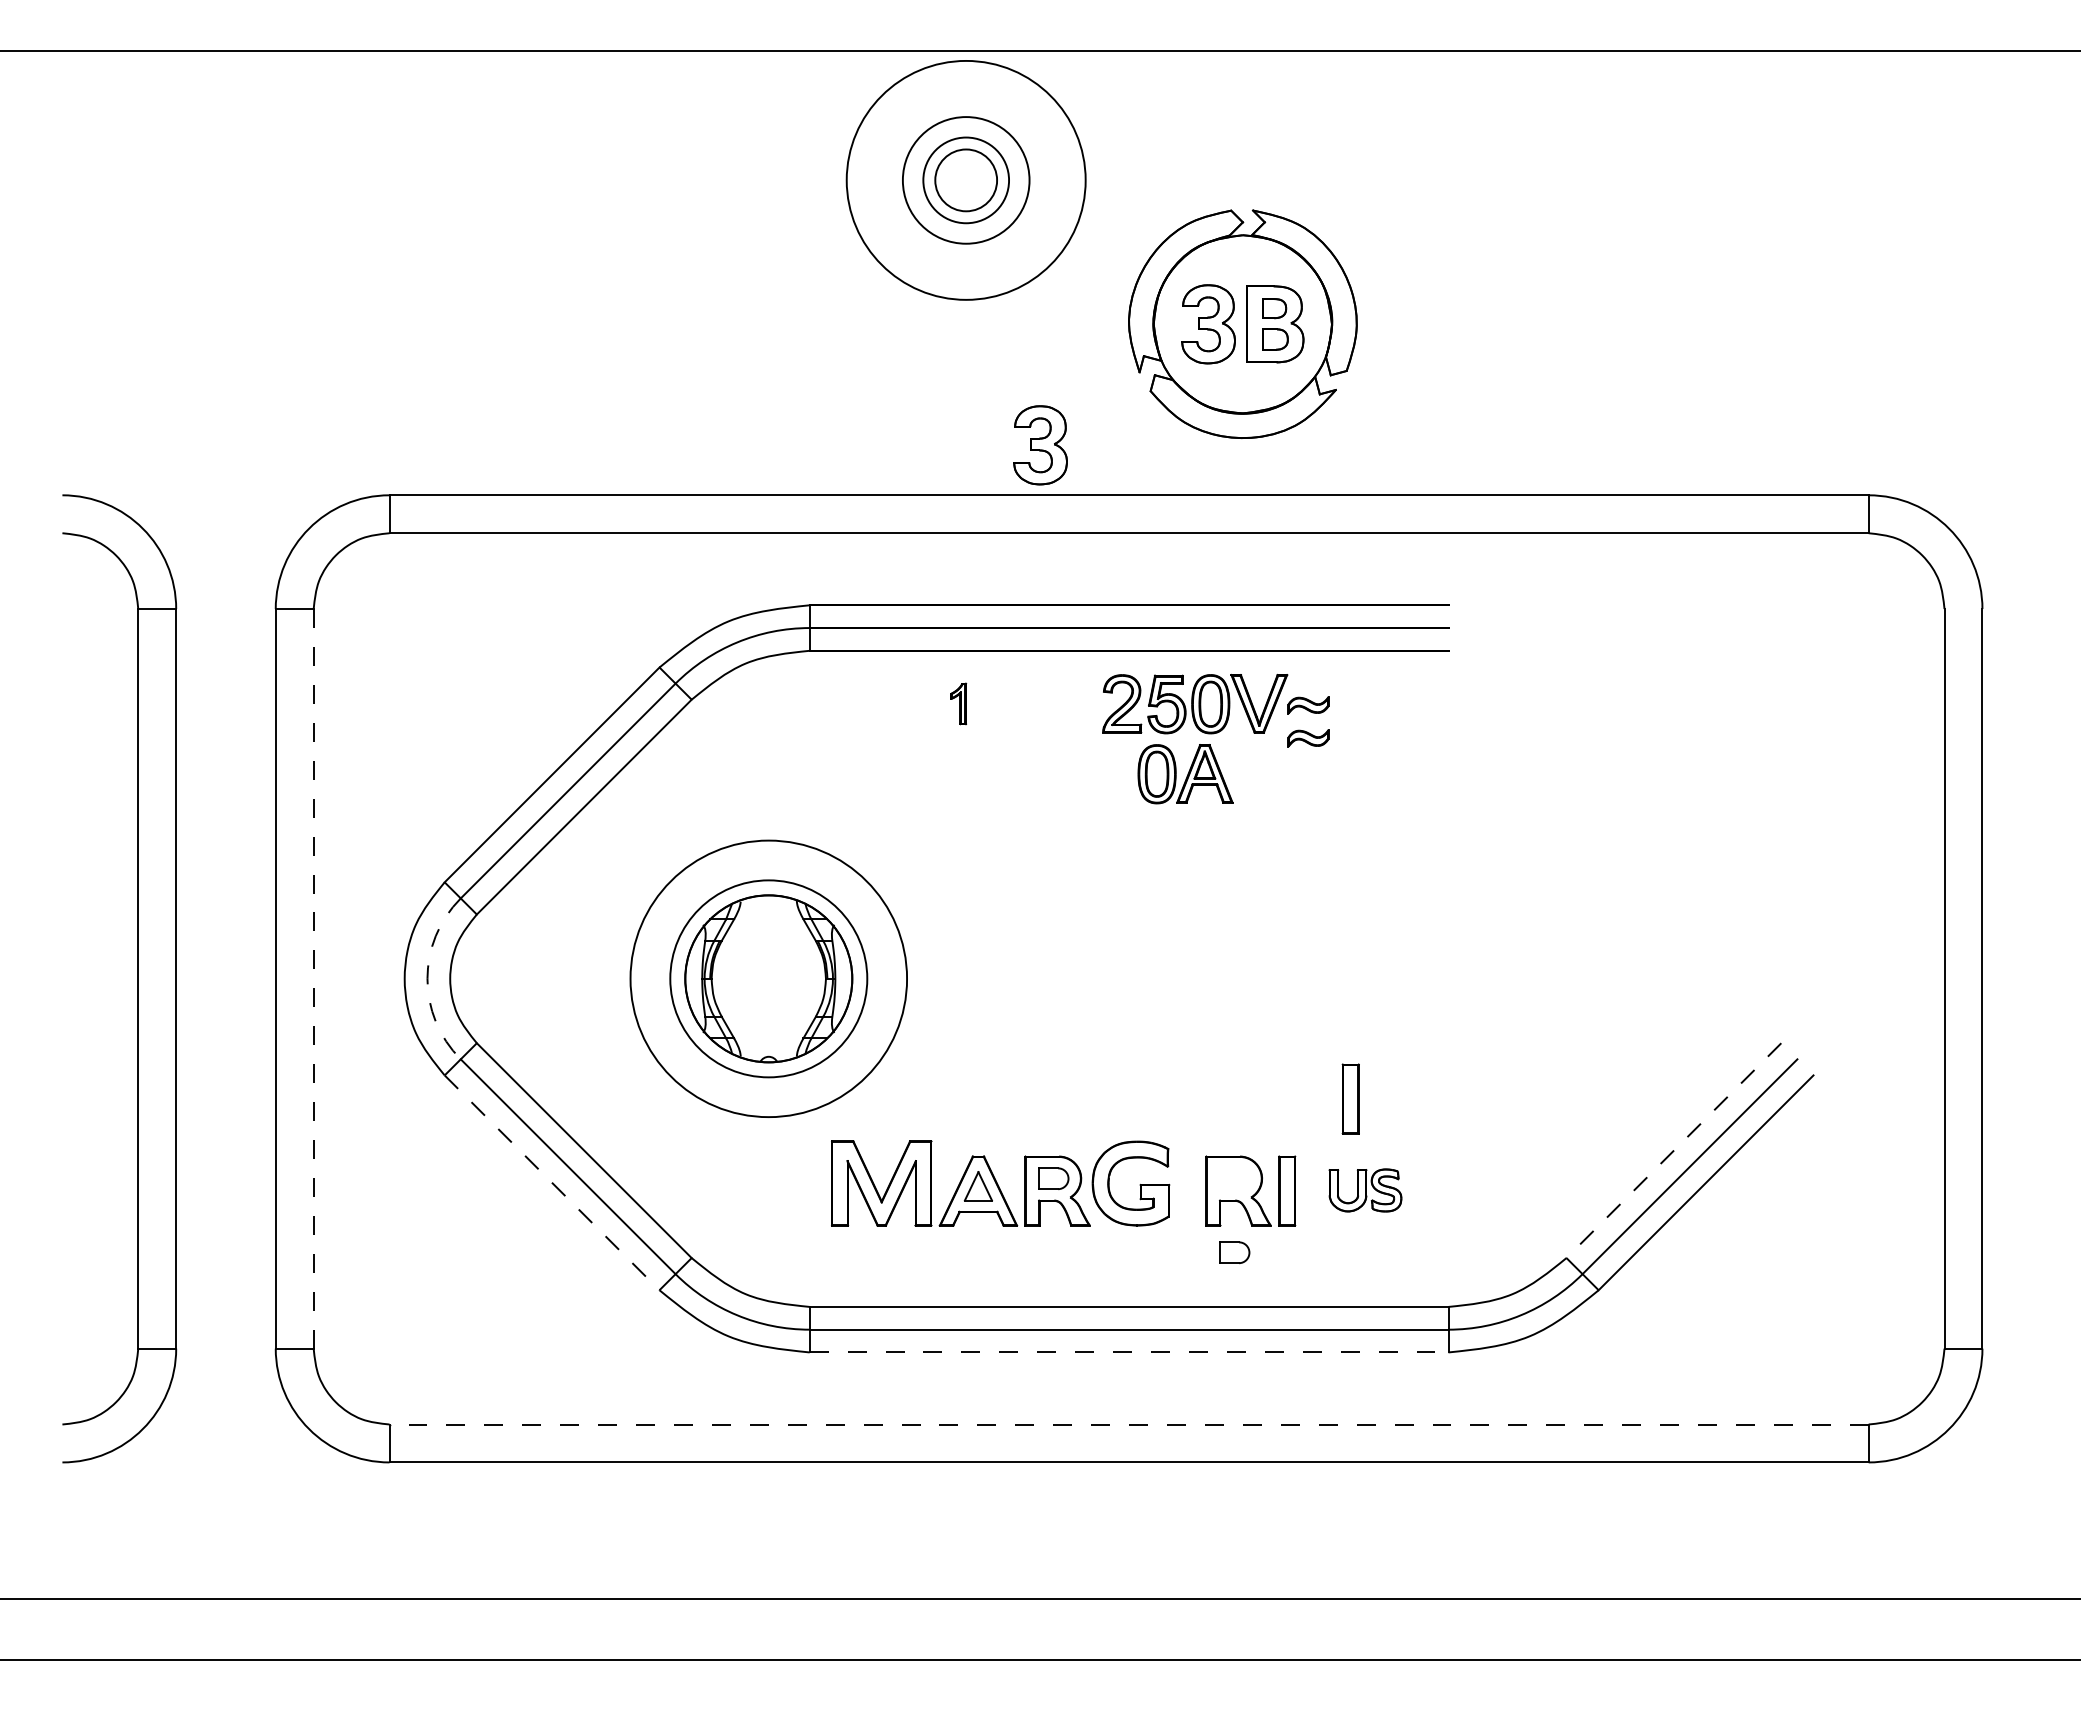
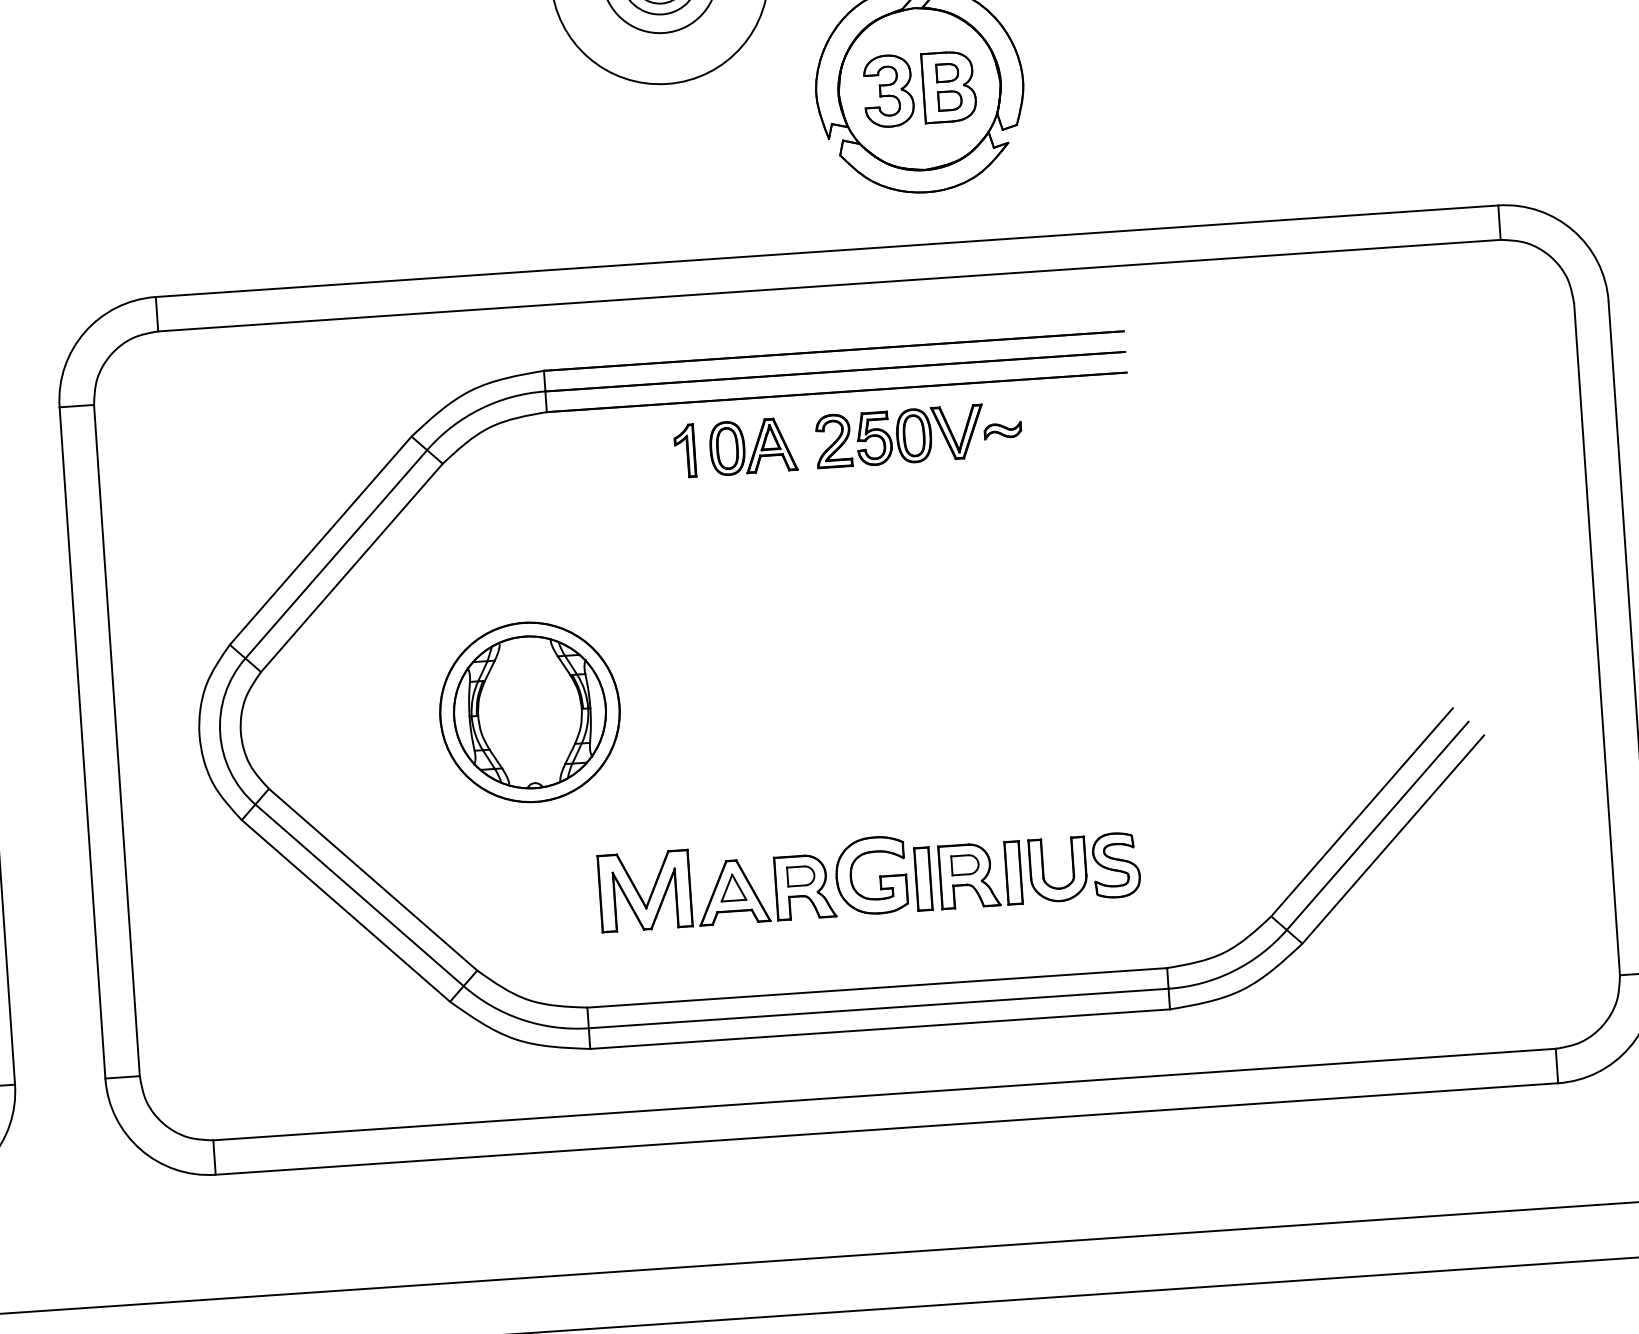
part: (1040, 445) -> (743, 211), removed
part: (958, 703) -> (685, 450), size x1.43
part: (1308, 738) -> (1004, 460), removed
part: (1185, 774) -> (753, 447), moved
line: (313, 978) -> (116, 740), dashed -> solid
arc: (427, 978) -> (220, 733), dashed -> solid
circle: (768, 978) -> (529, 712), size x0.71
part: (1350, 1098) -> (923, 878), moved
line: (1673, 1150) -> (1361, 812), dashed -> solid
line: (552, 1182) -> (346, 910), dashed -> solid
part: (1365, 1190) -> (1084, 867), size x1.67
part: (1234, 1252) -> (965, 864), moved
line: (1129, 1352) -> (880, 1029), dashed -> solid
line: (1129, 1424) -> (884, 1094), dashed -> solid

